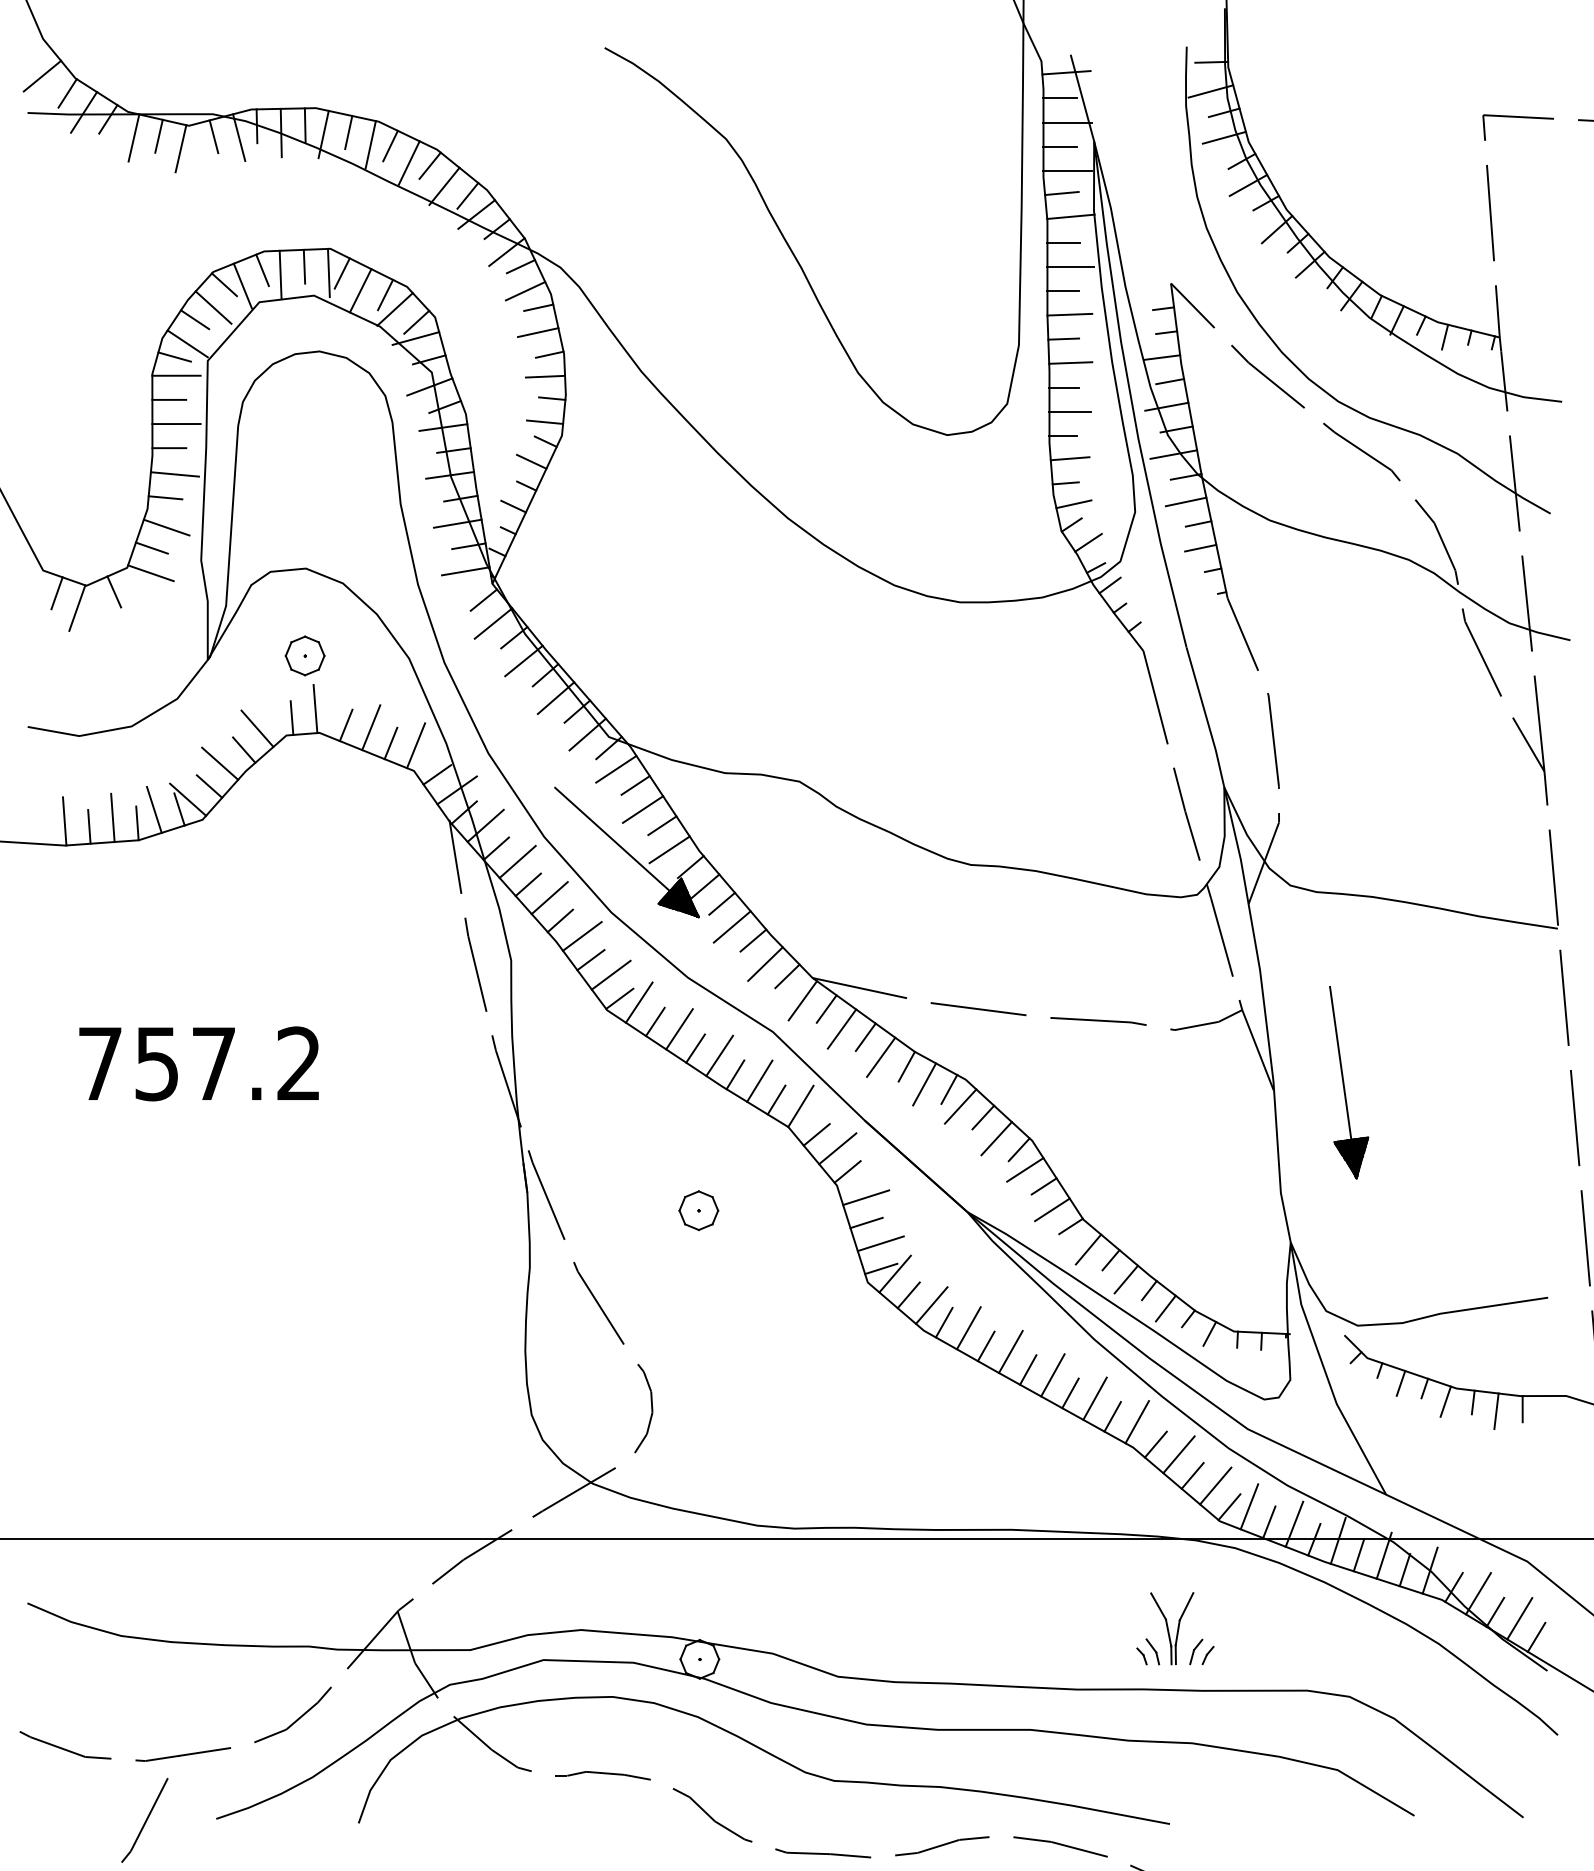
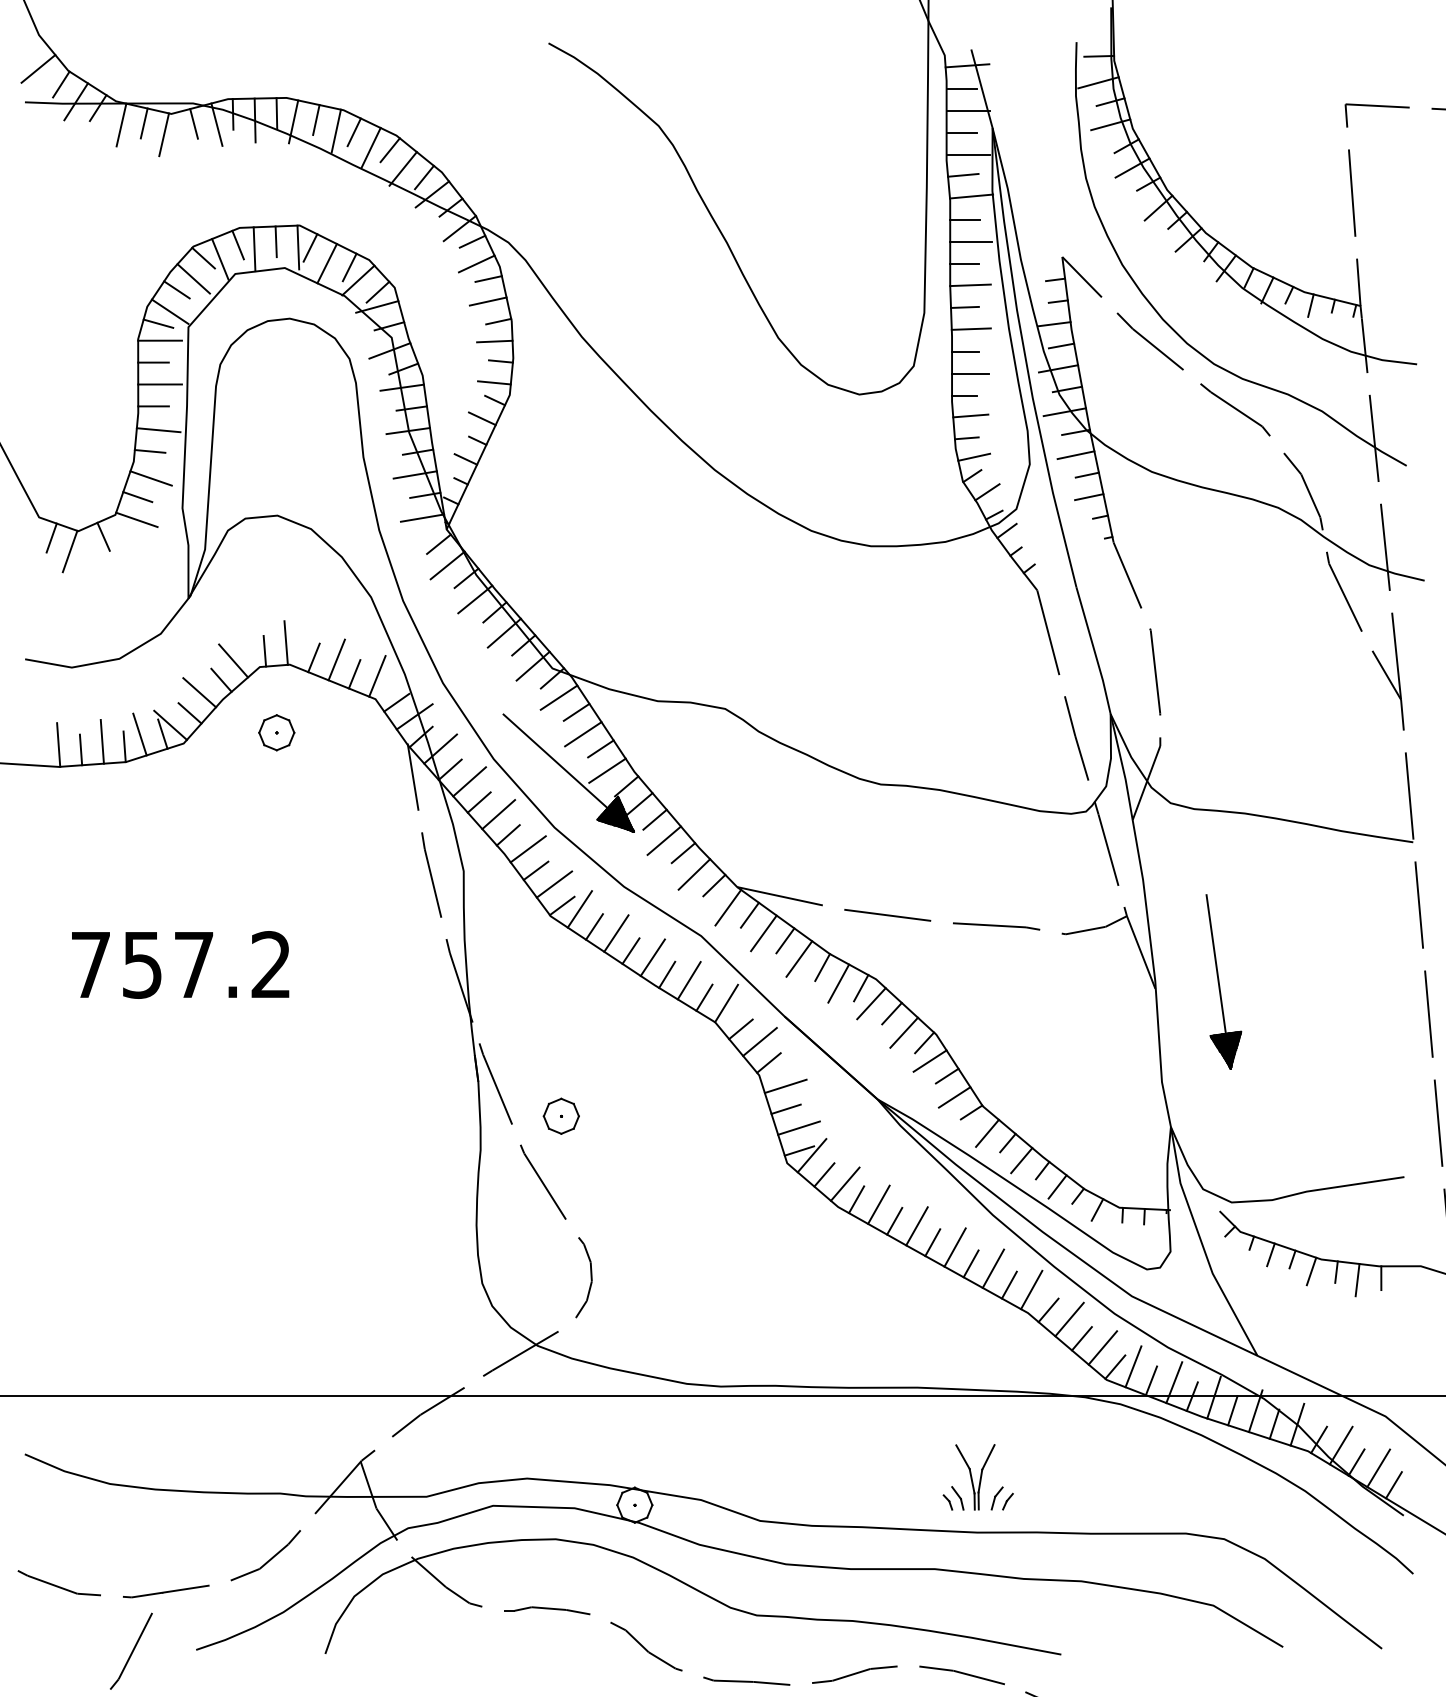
part: (304, 655) -> (276, 732), moved
part: (698, 1210) -> (561, 1116), moved
part: (1175, 1628) -> (978, 1477), moved

